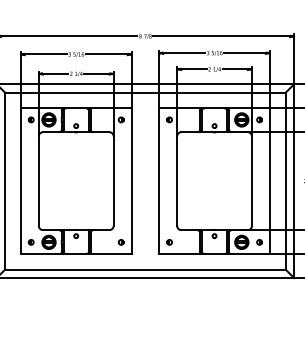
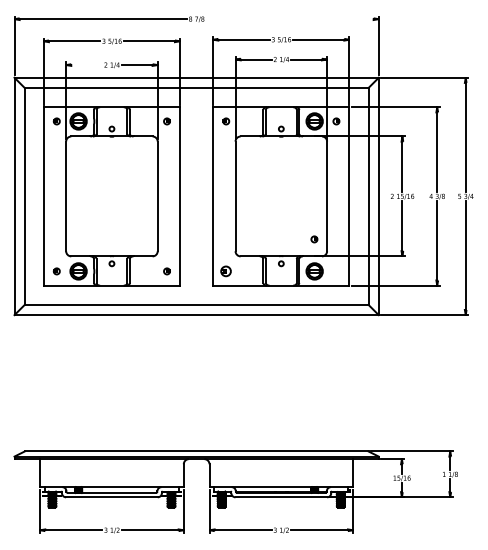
line: (223, 36) -> (292, 19), removed
line: (53, 74) -> (84, 65), removed
part: (169, 242) -> (226, 271), size x1.6
part: (259, 242) -> (314, 239), moved

